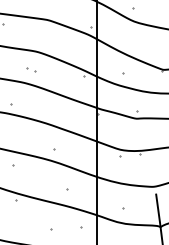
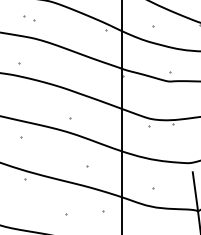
part: (31, 69) -> (29, 17), moved

